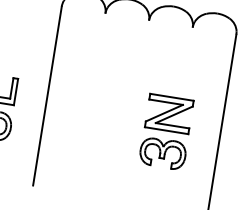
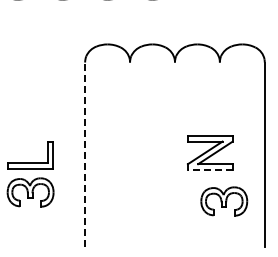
line: (47, 96) -> (85, 154), solid -> dashed
line: (165, 130) -> (209, 170), solid -> dashed
part: (163, 153) -> (224, 201), moved

